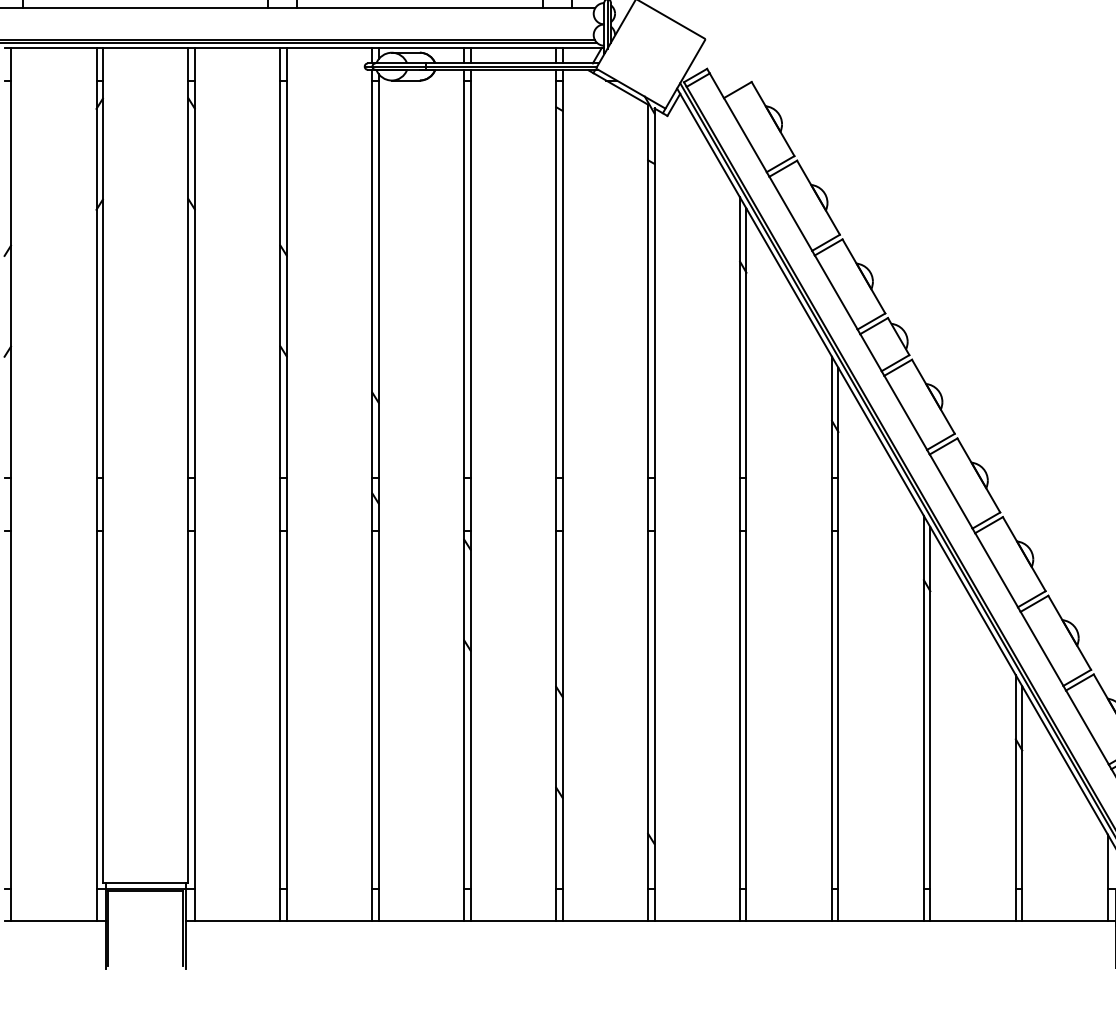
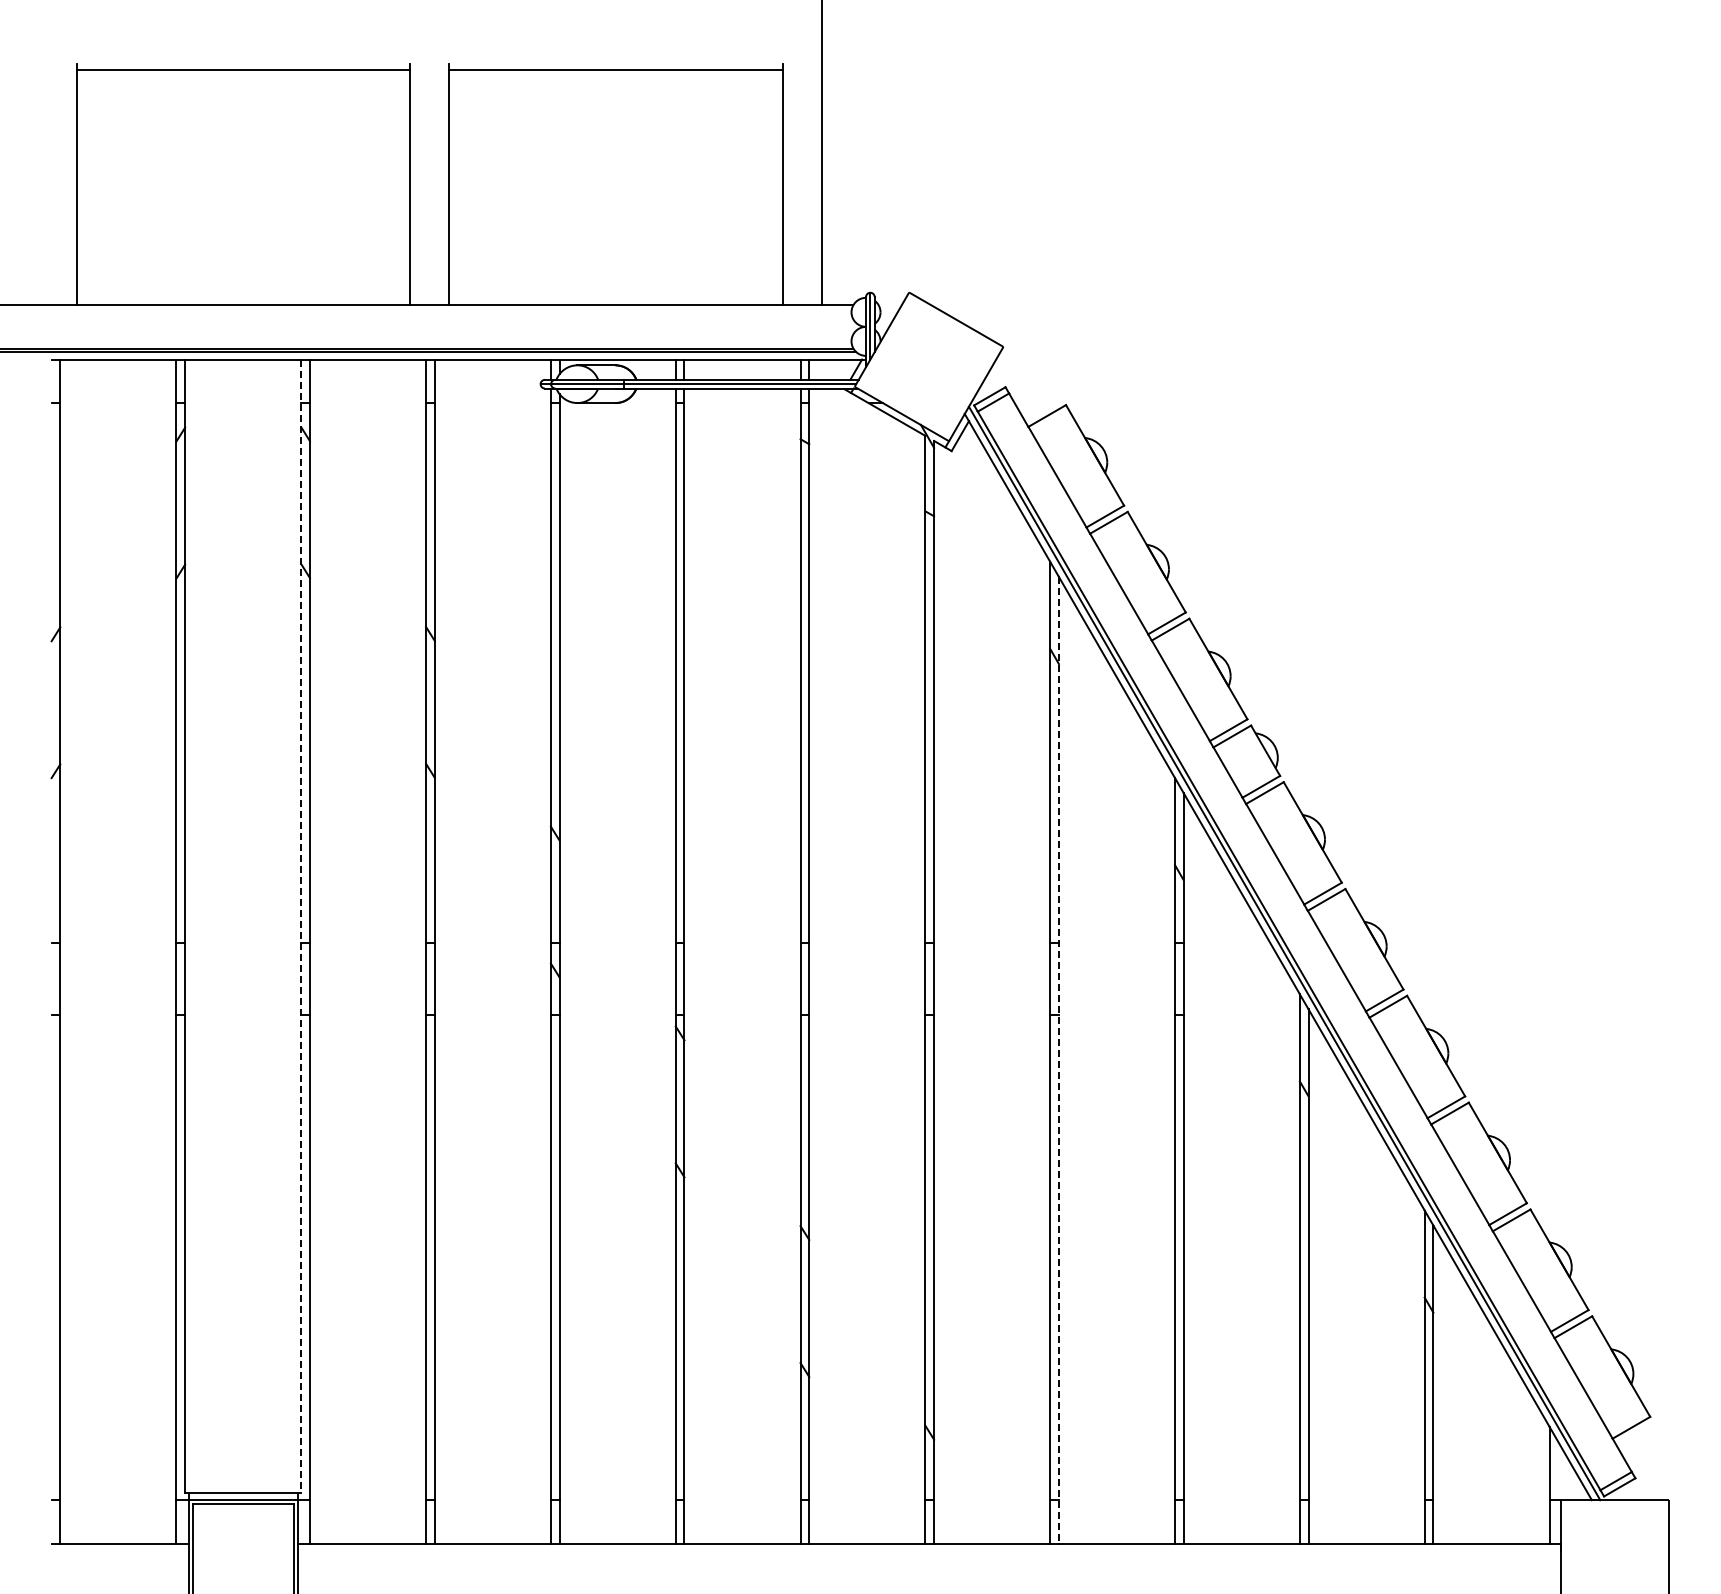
line: (188, 466) -> (301, 926), solid -> dashed
line: (746, 564) -> (1058, 1060), solid -> dashed

